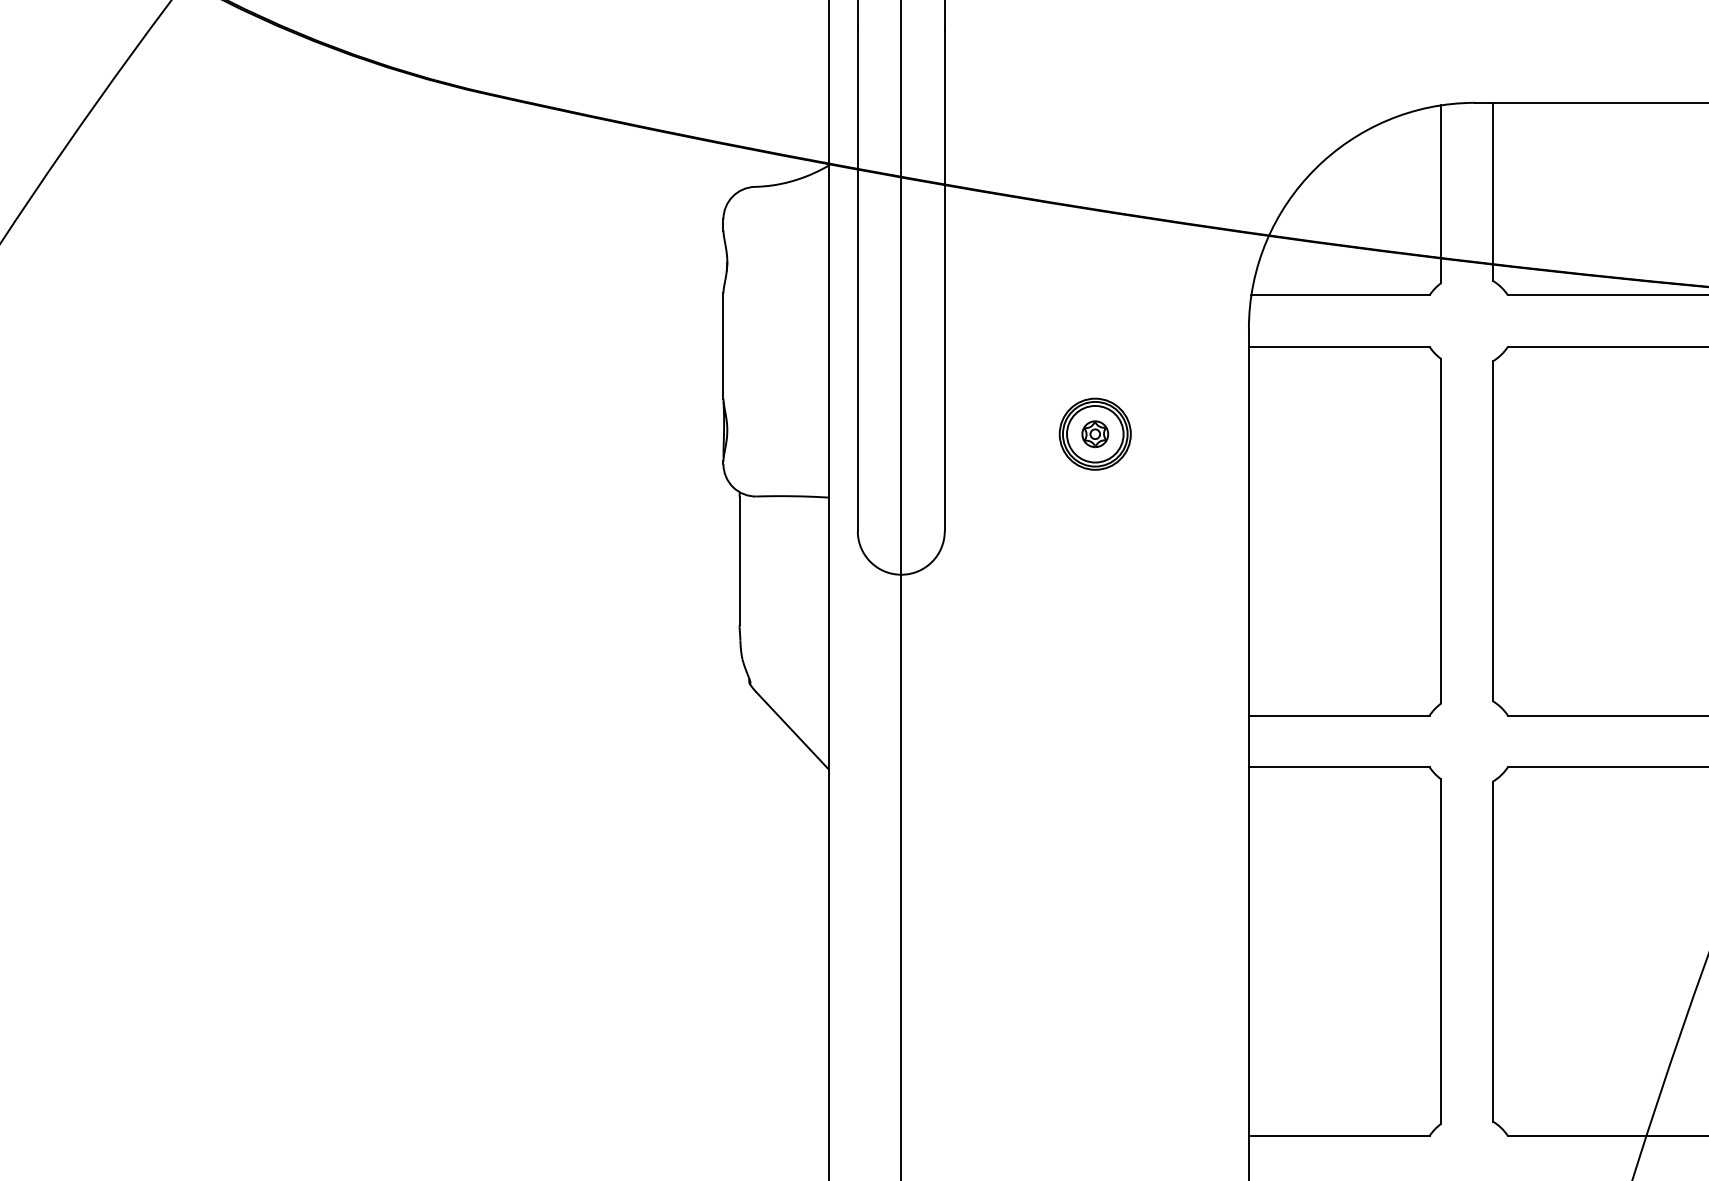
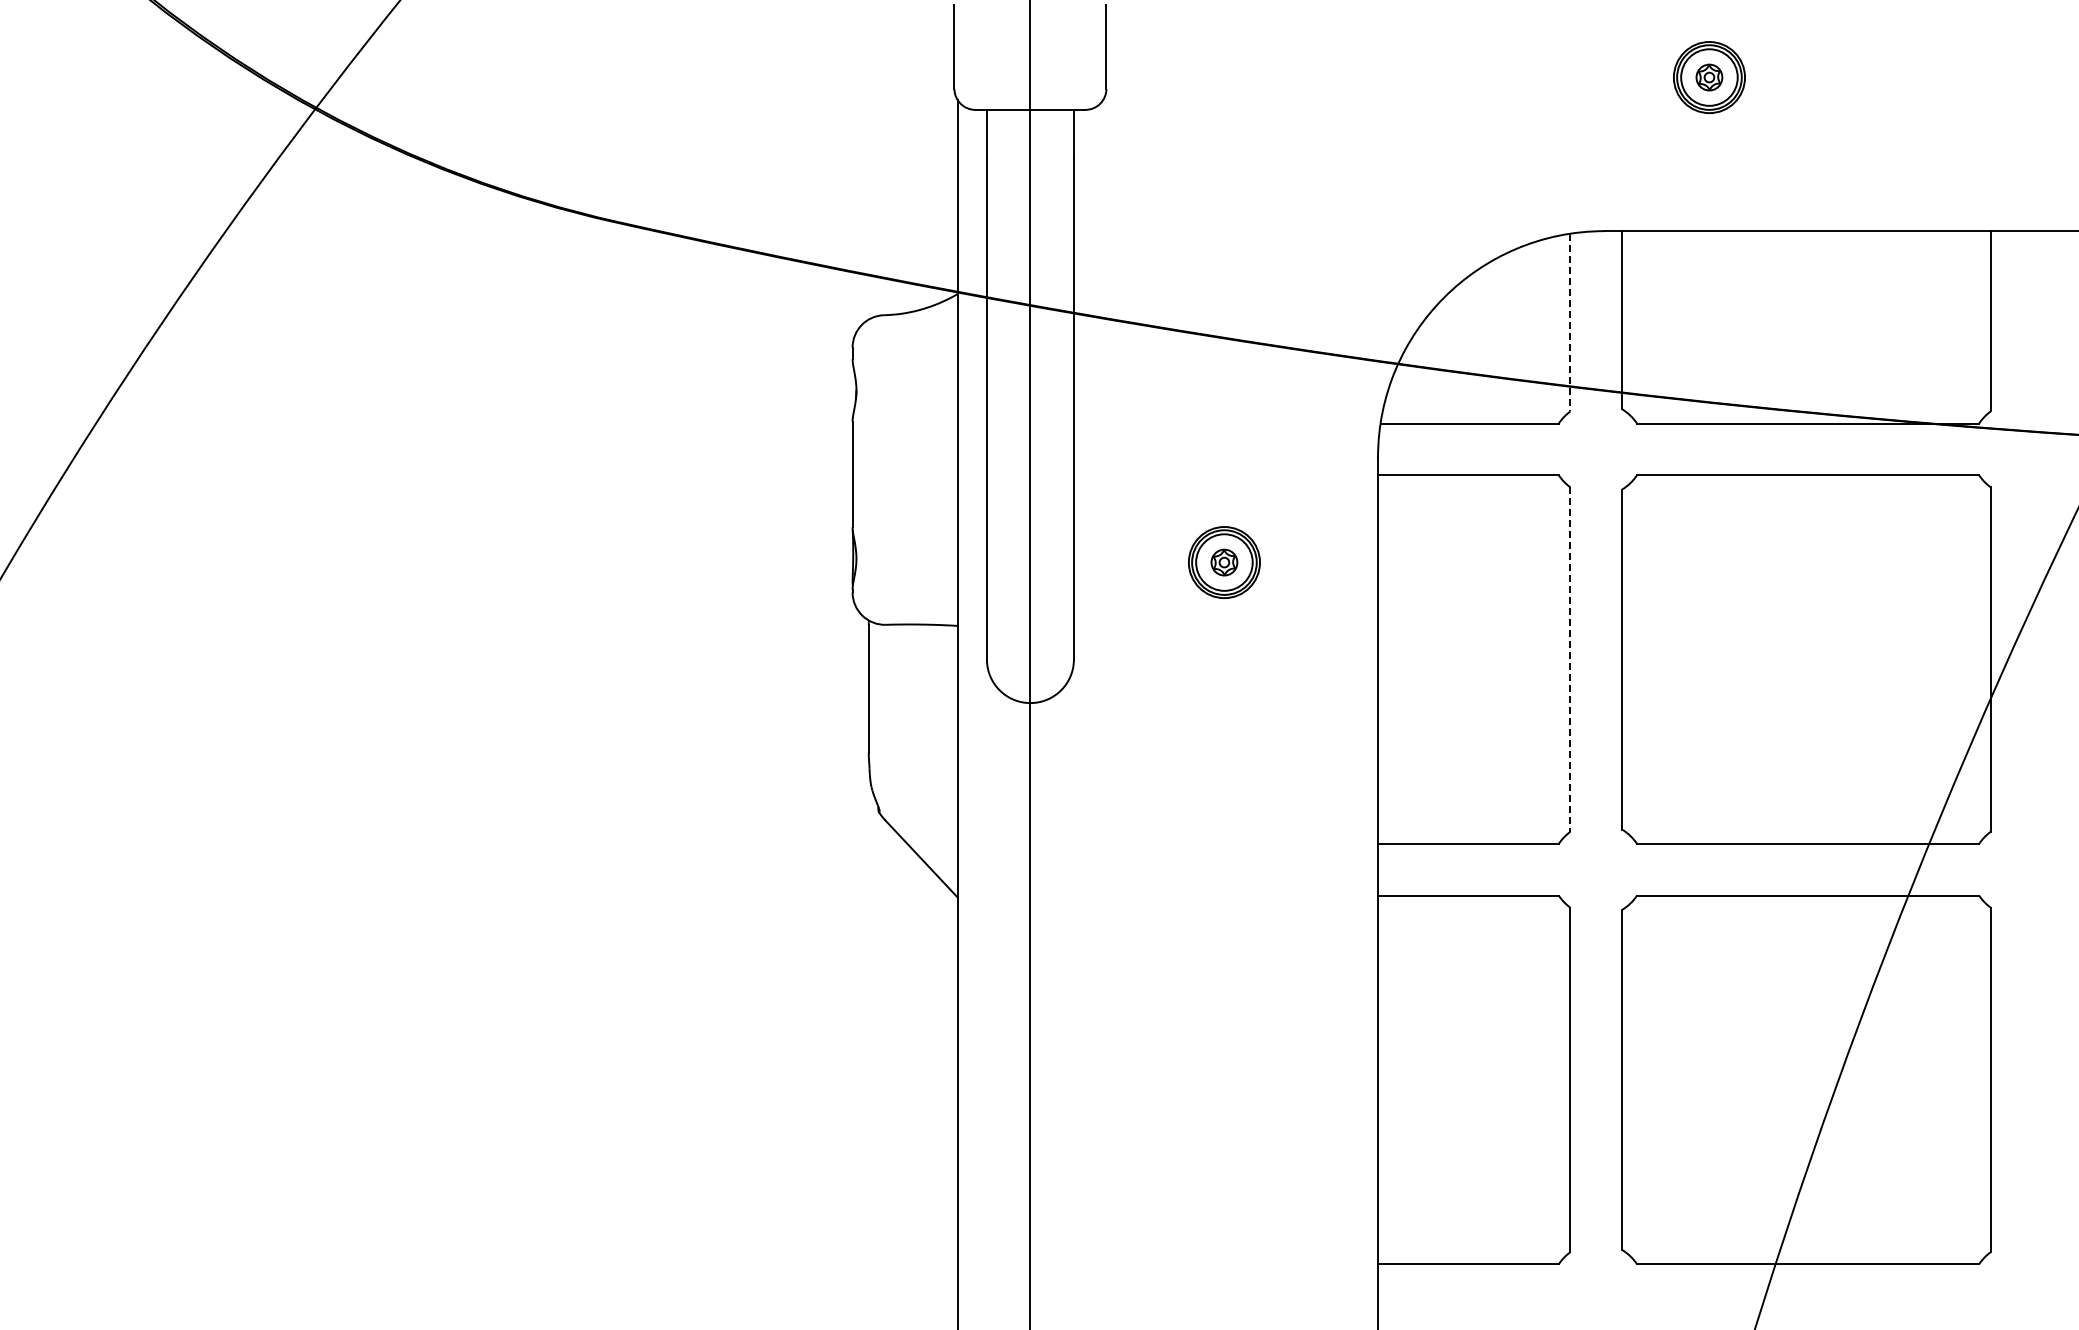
line: (1441, 194) -> (1570, 322), solid -> dashed
line: (1441, 532) -> (1570, 660), solid -> dashed

